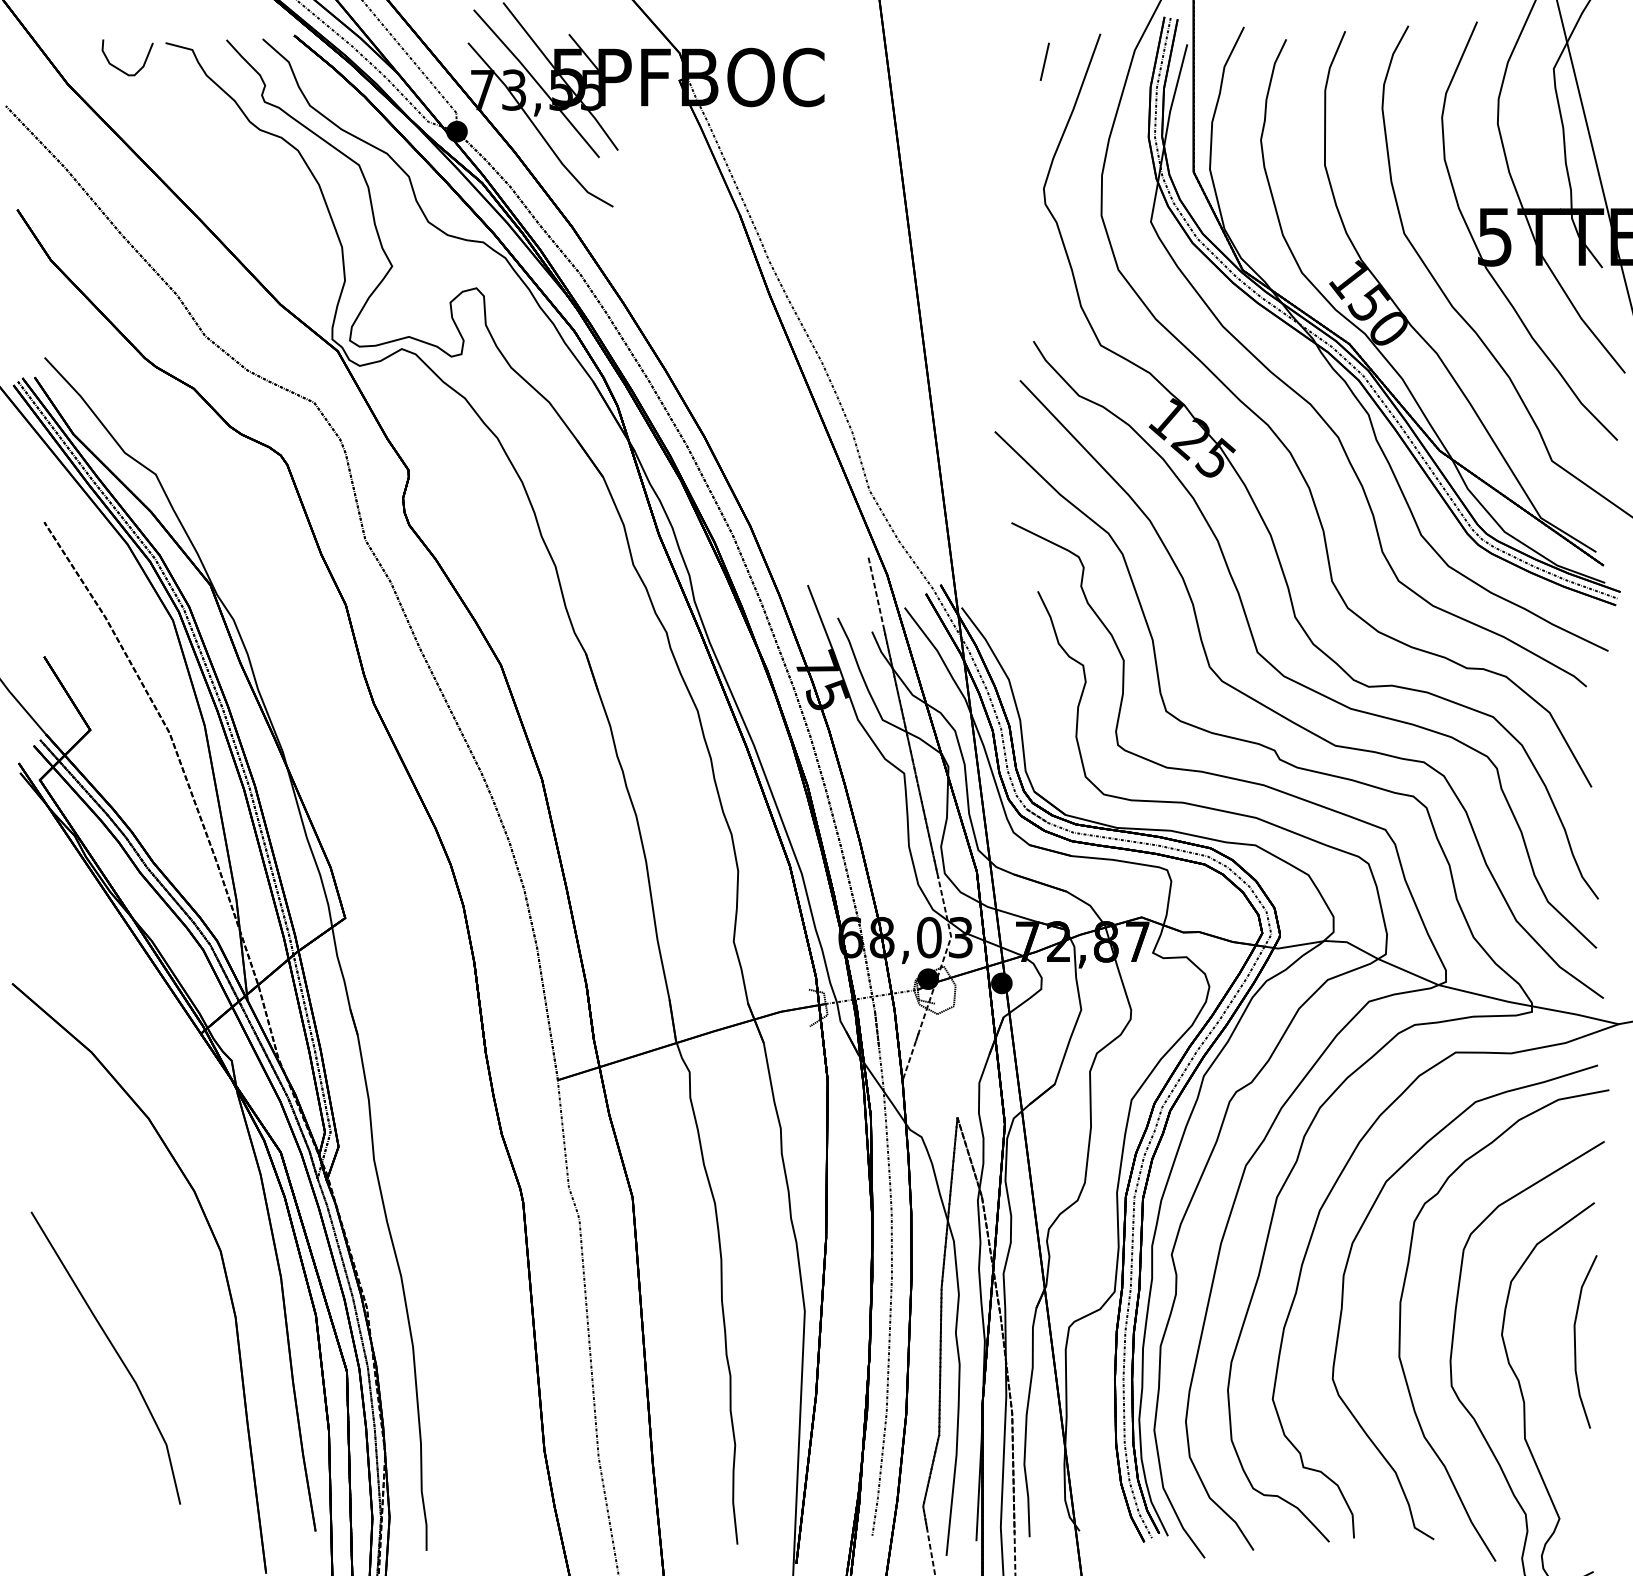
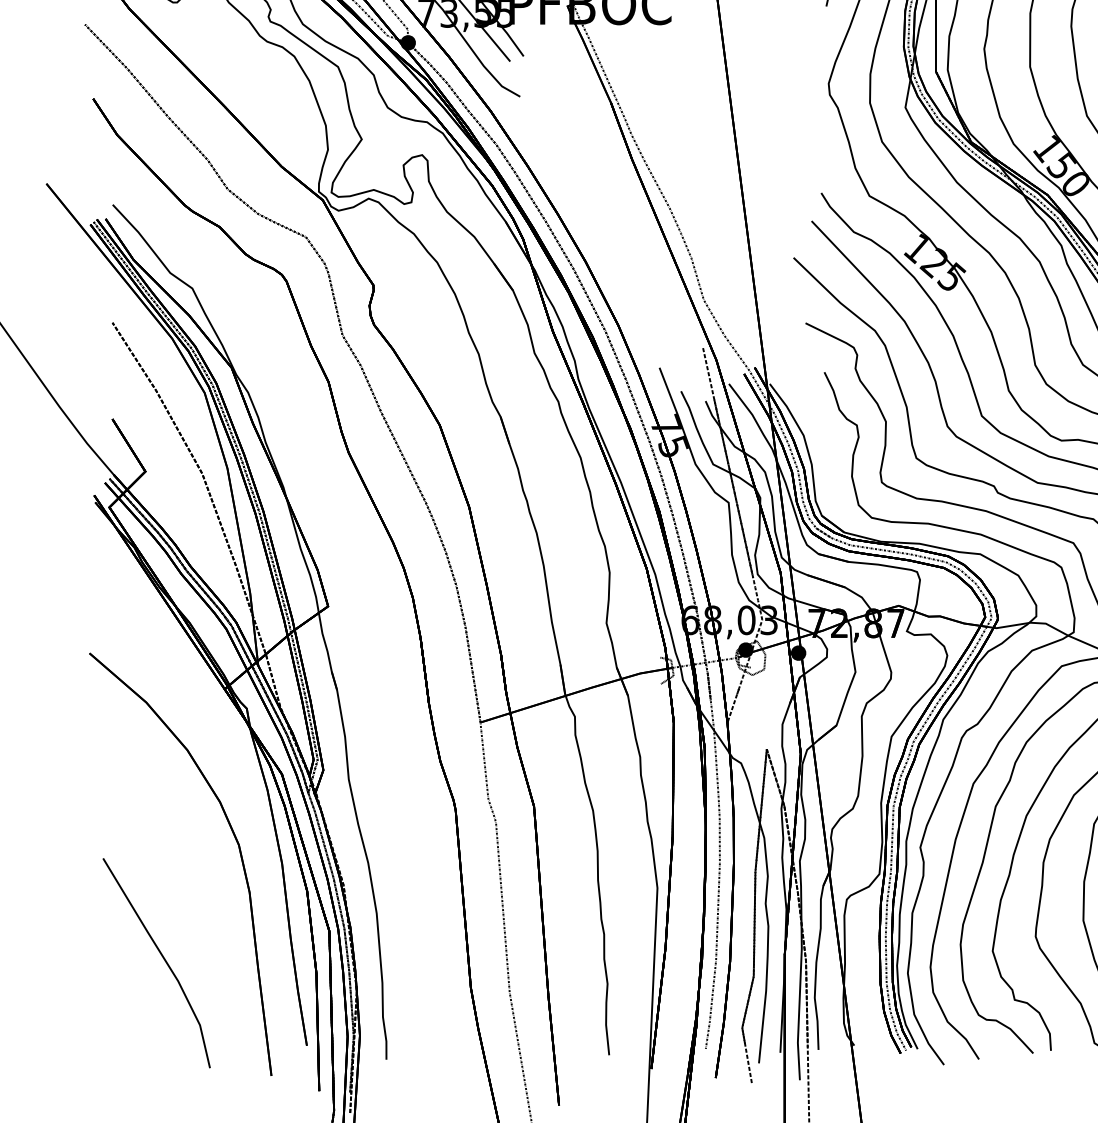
part: (115, 1352) -> (163, 959), moved

